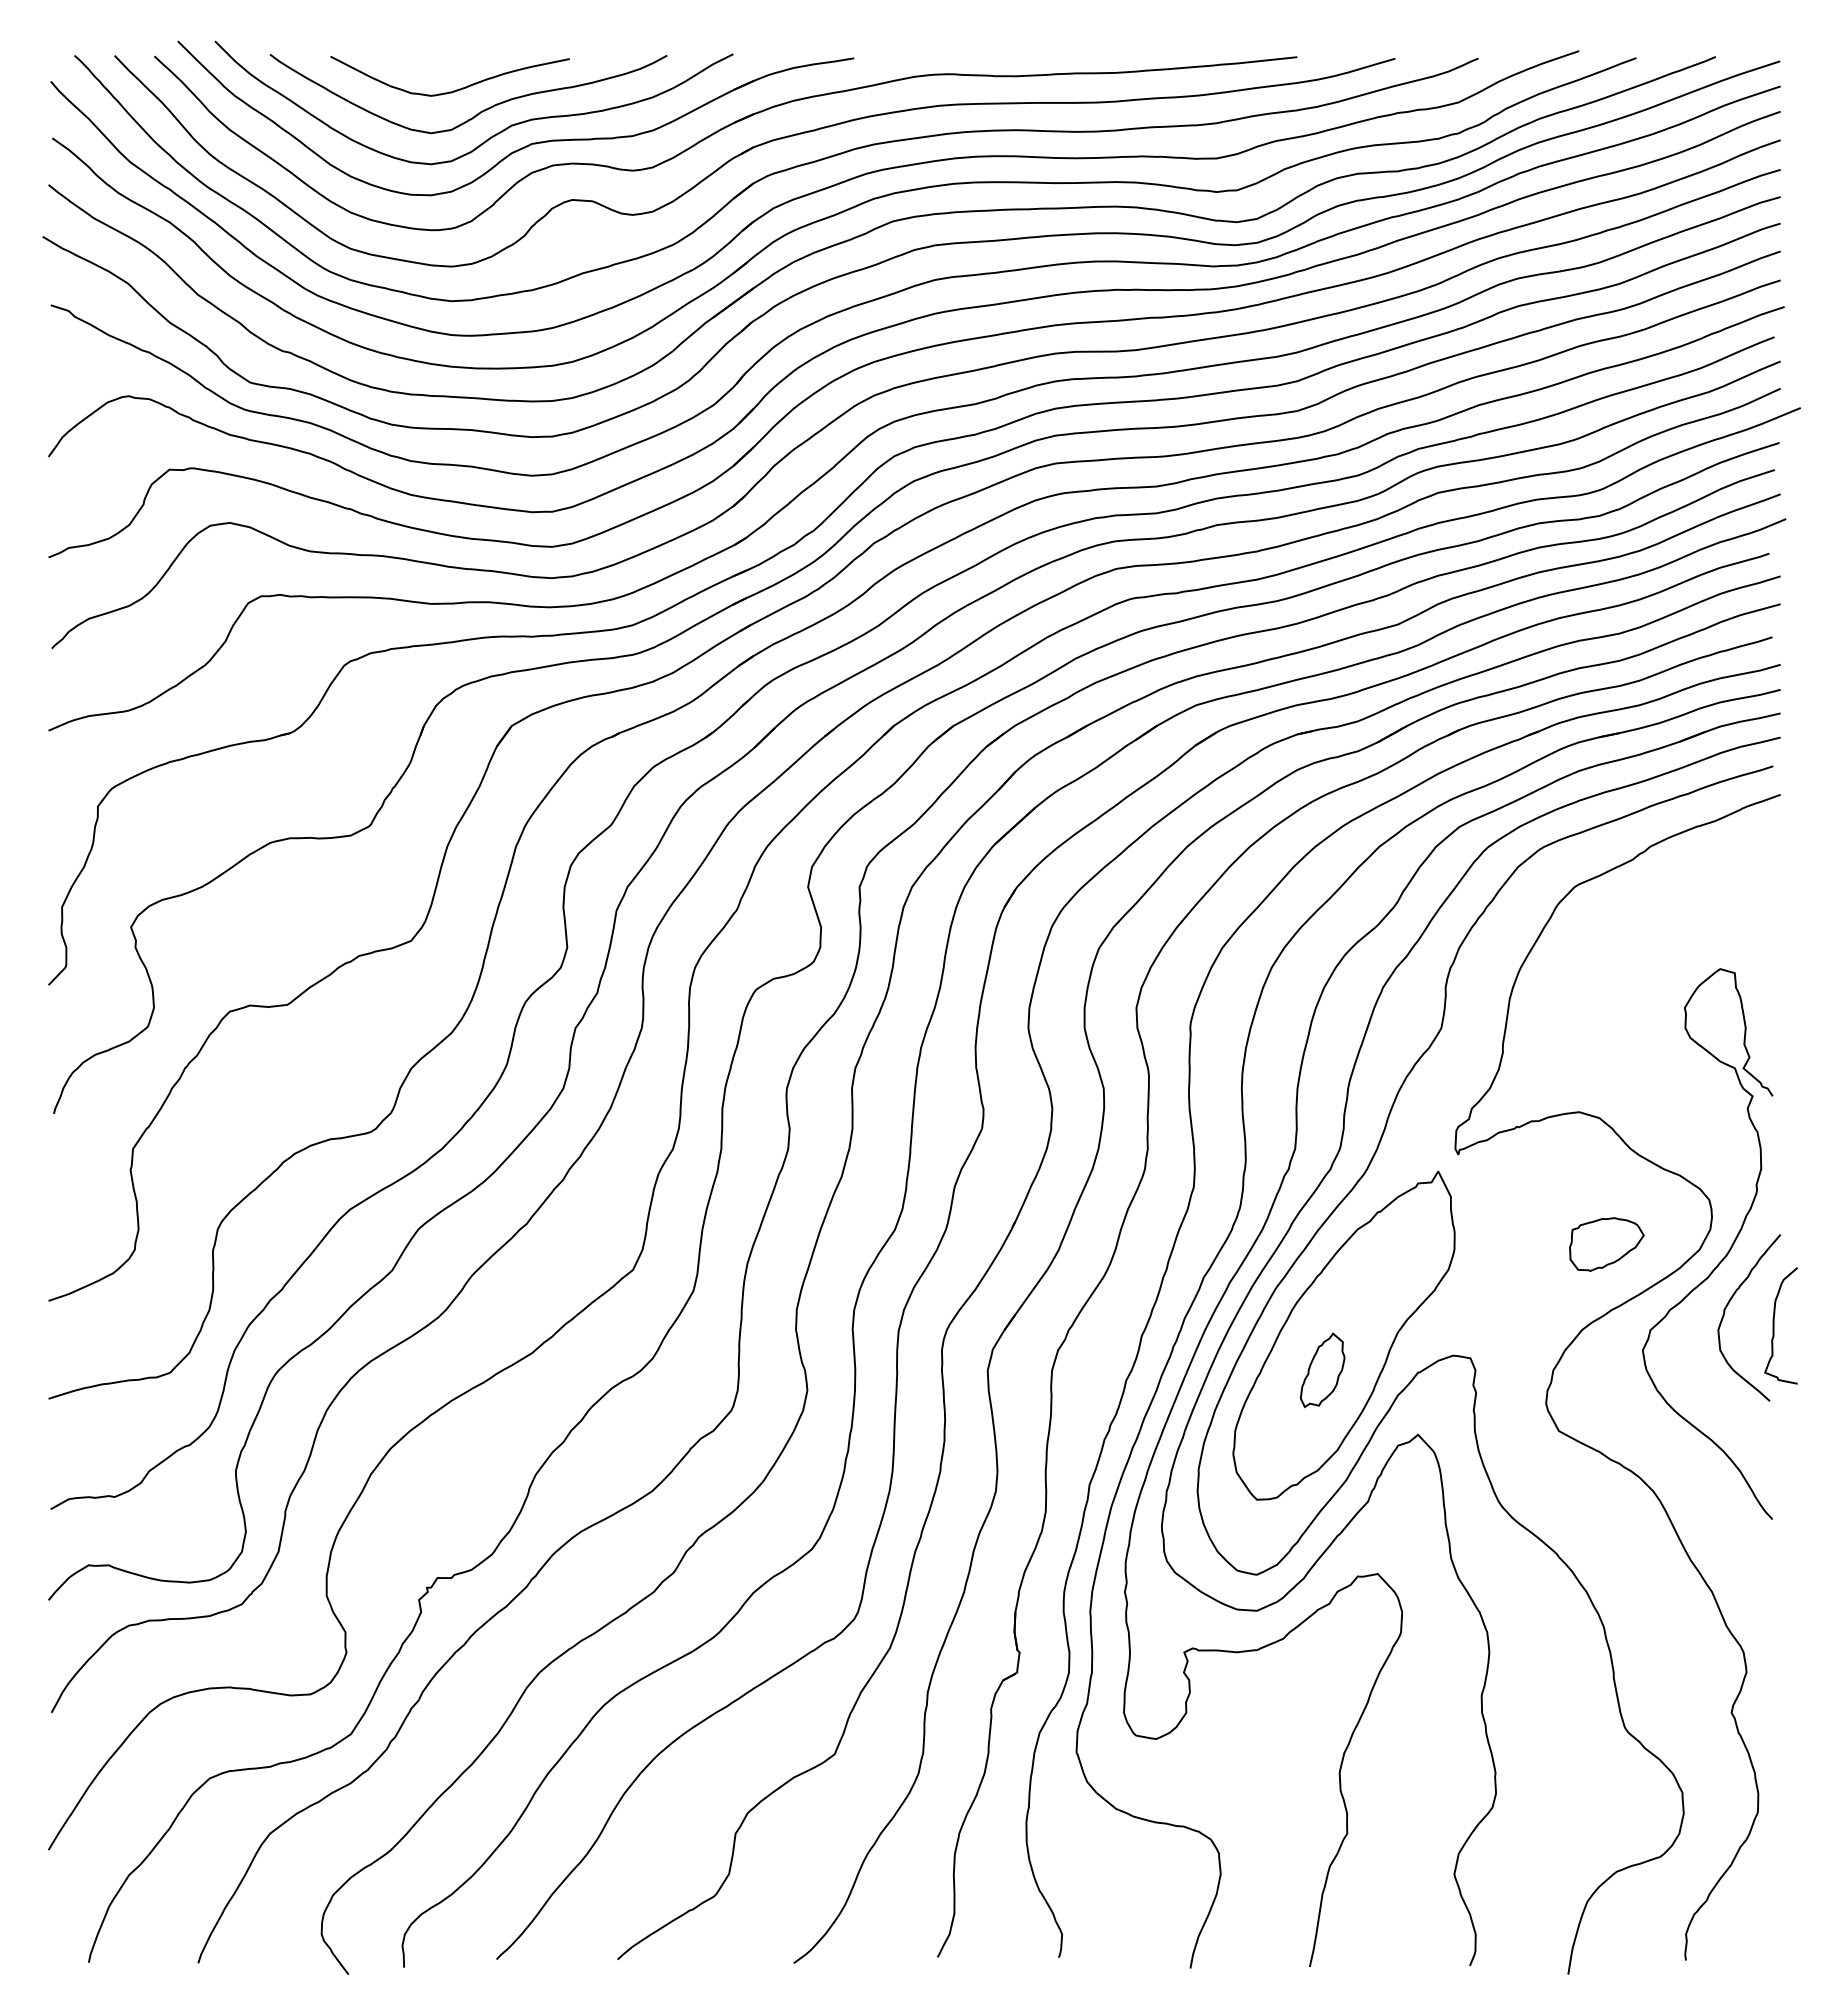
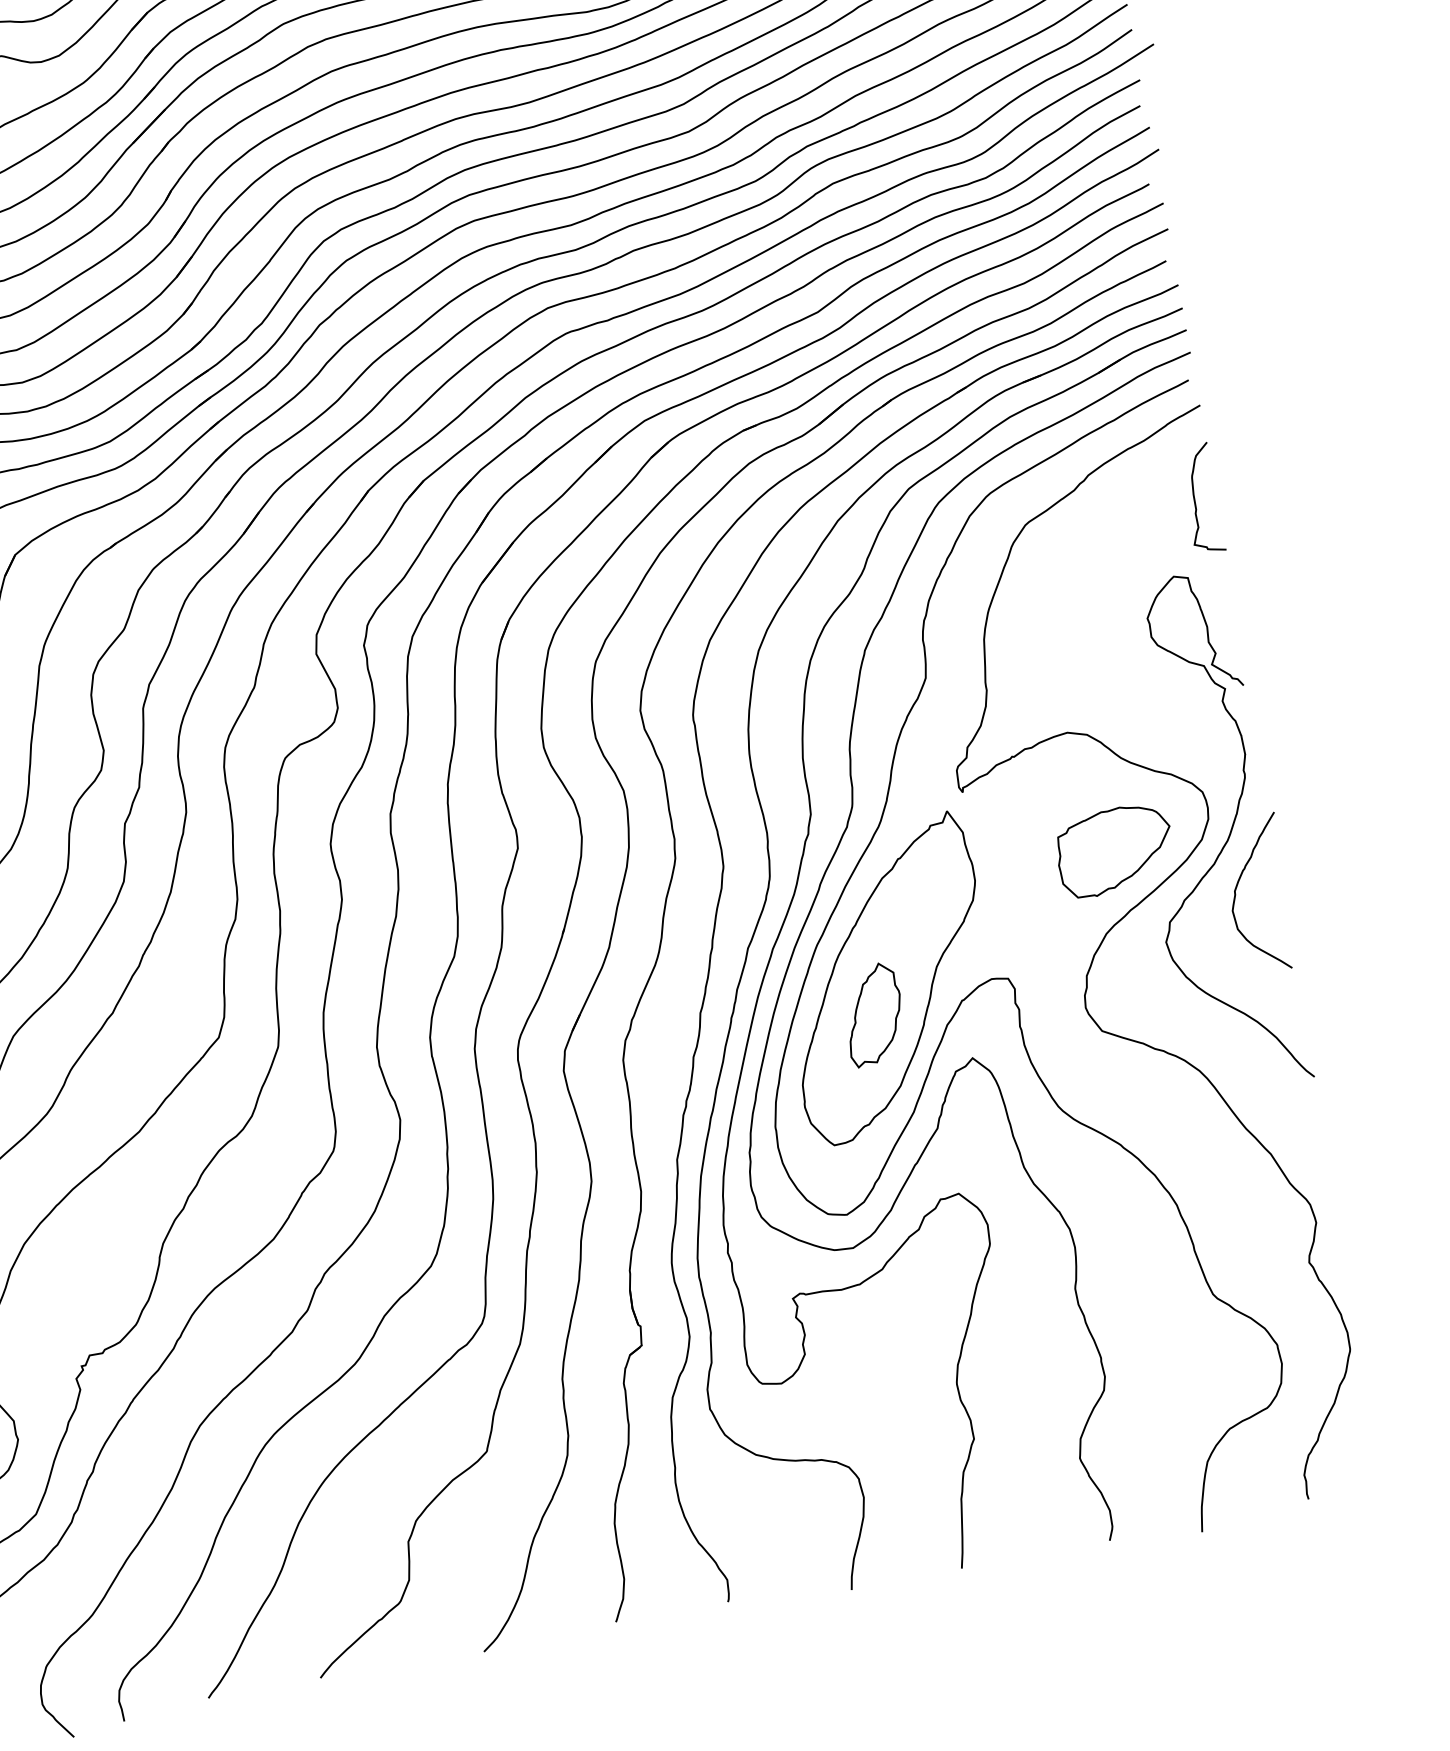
part: (1606, 1244) -> (1114, 850), size x1.67
curve: (1774, 1325) -> (1195, 499), moved
part: (1322, 1369) -> (873, 1013), size x1.43

